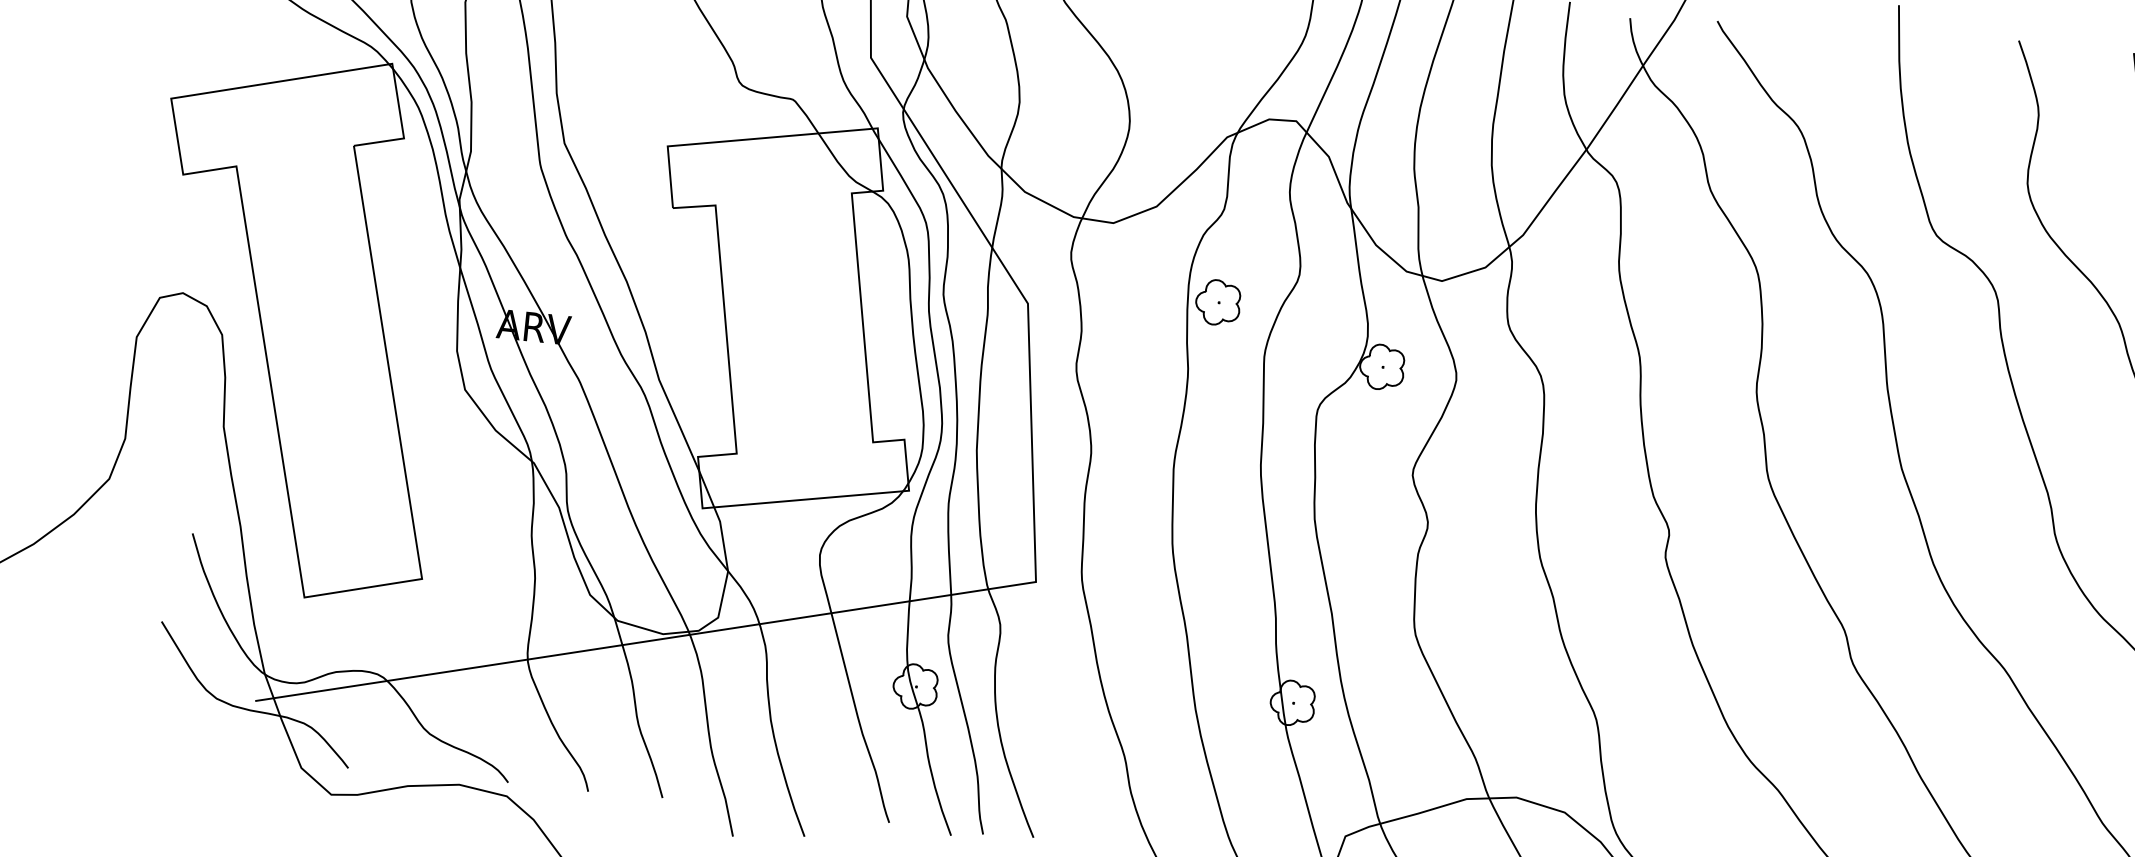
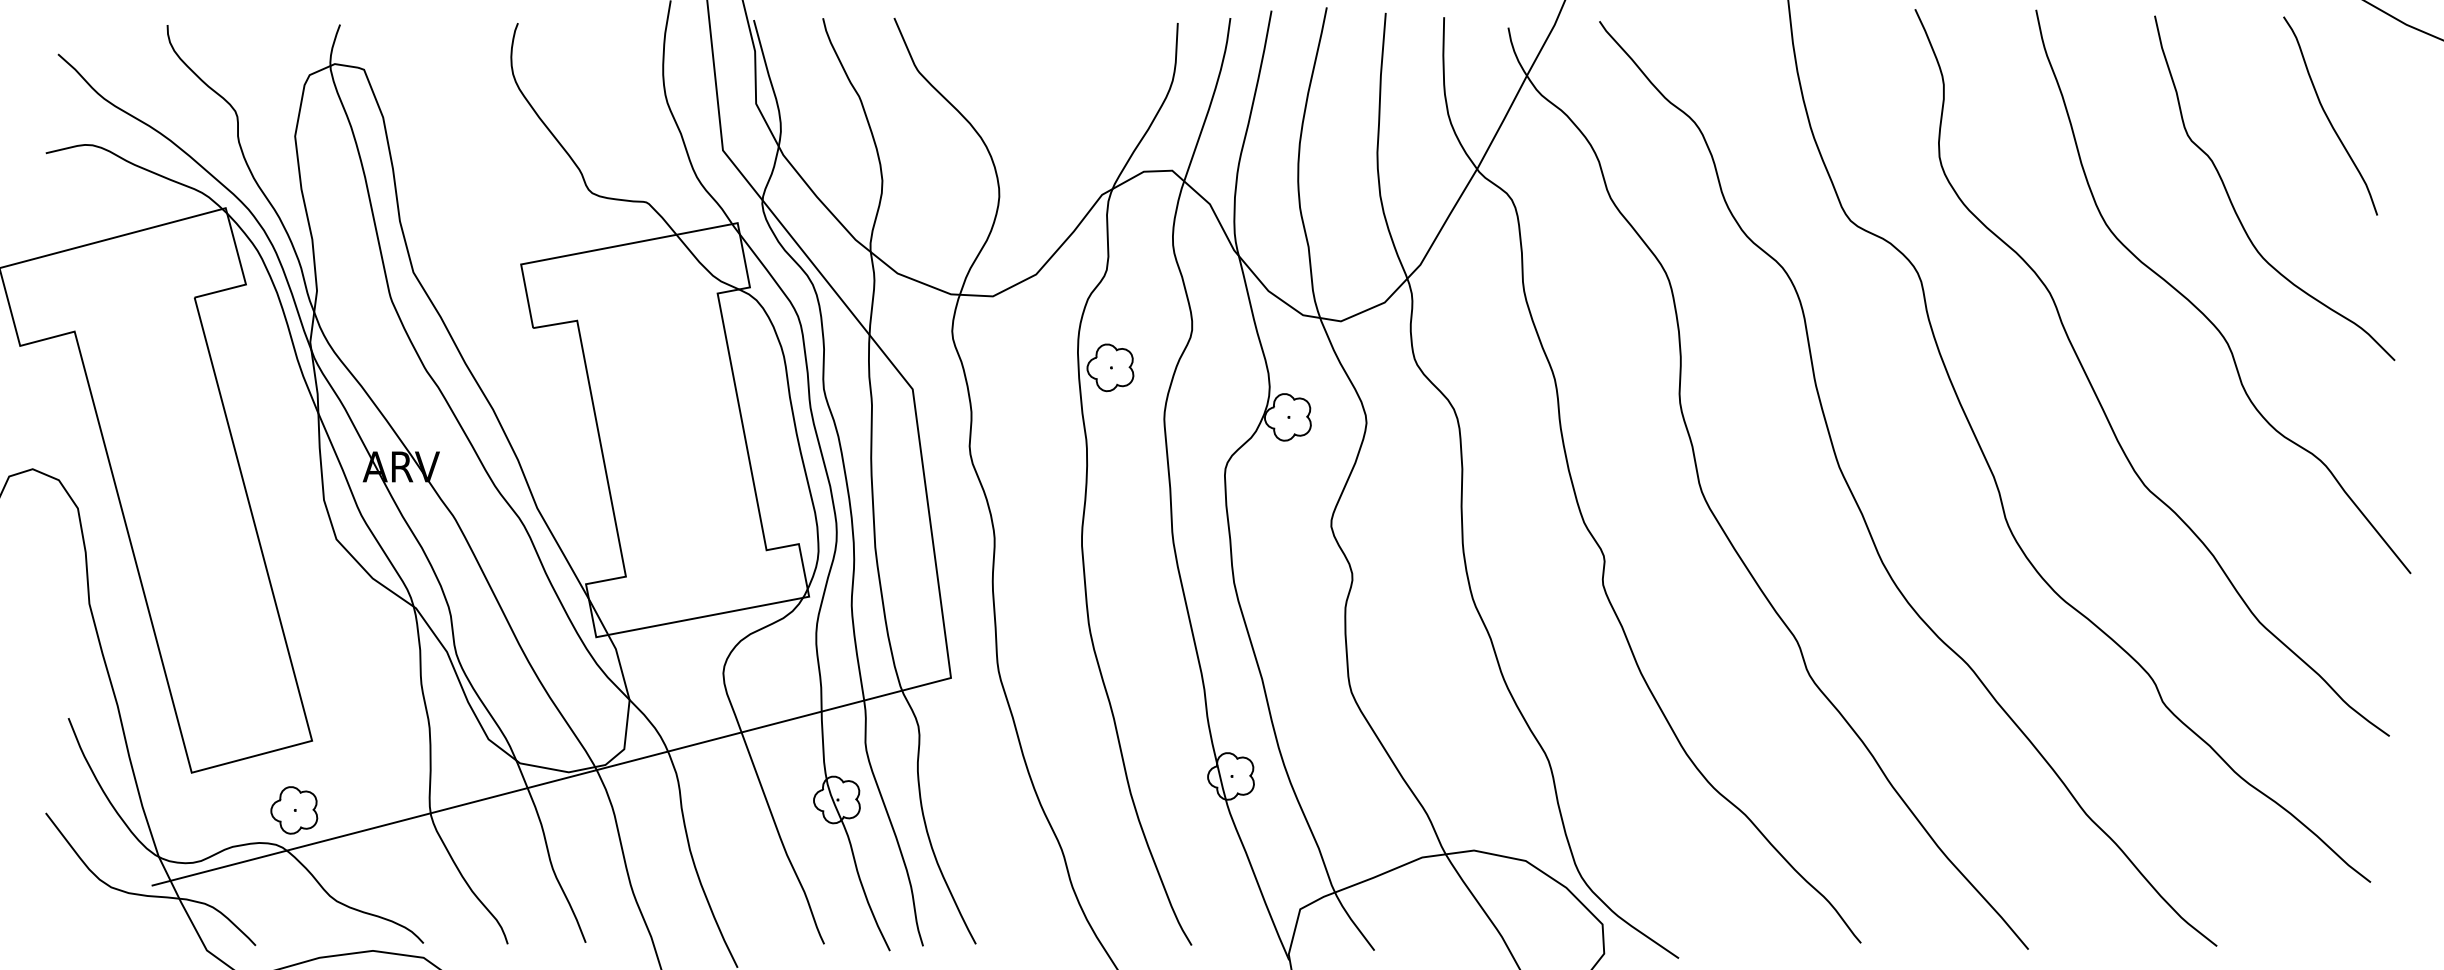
part: (398, 643) -> (294, 810), added

